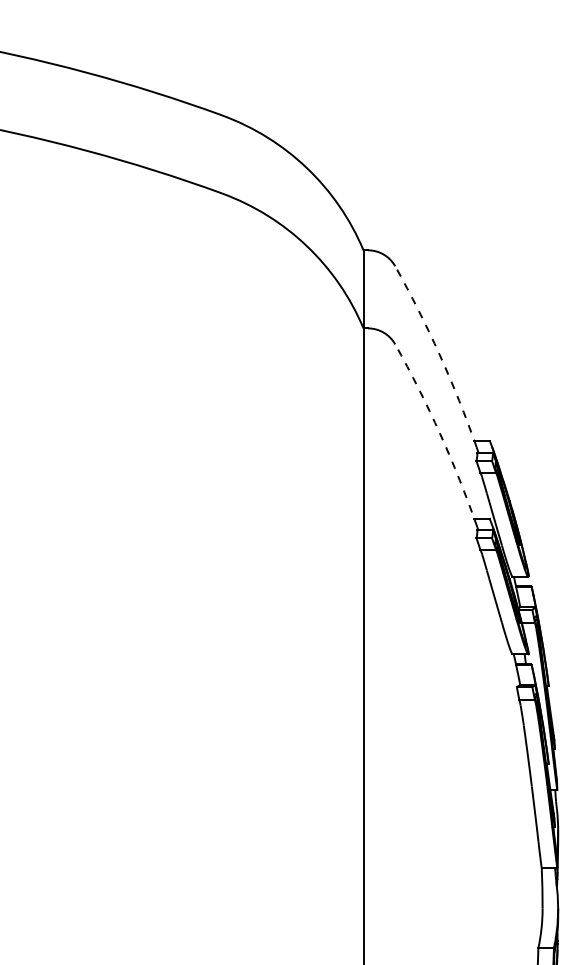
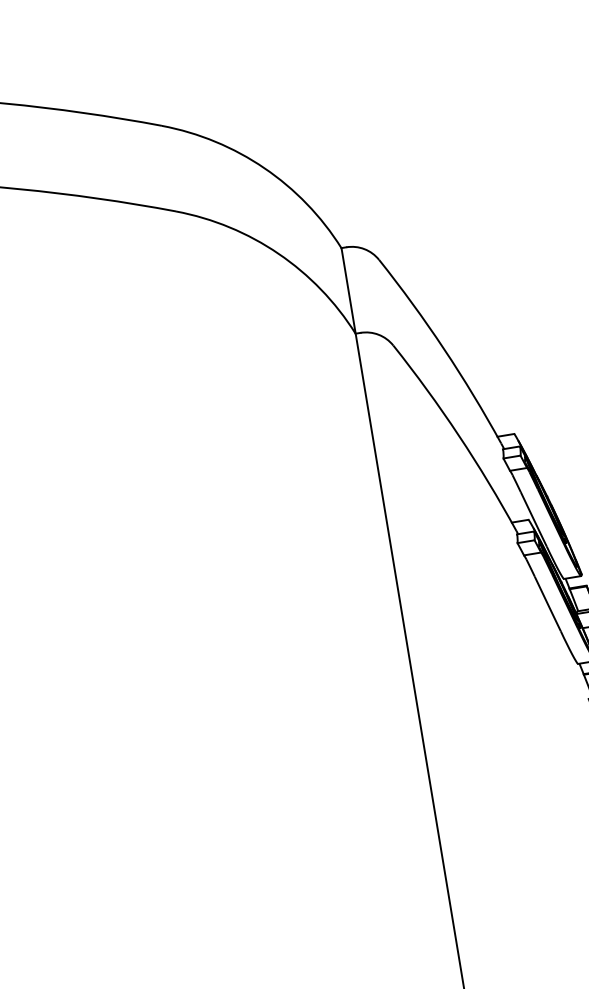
arc: (439, 354) -> (443, 348), dashed -> solid
arc: (440, 433) -> (459, 434), dashed -> solid

